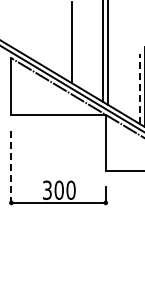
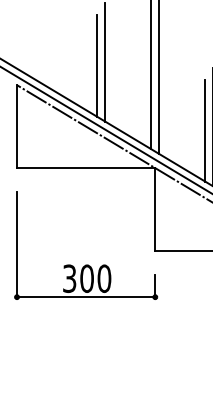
line: (66, 44) -> (97, 65), added
line: (139, 89) -> (204, 131), dashed -> solid
line: (11, 167) -> (17, 245), dashed -> solid

